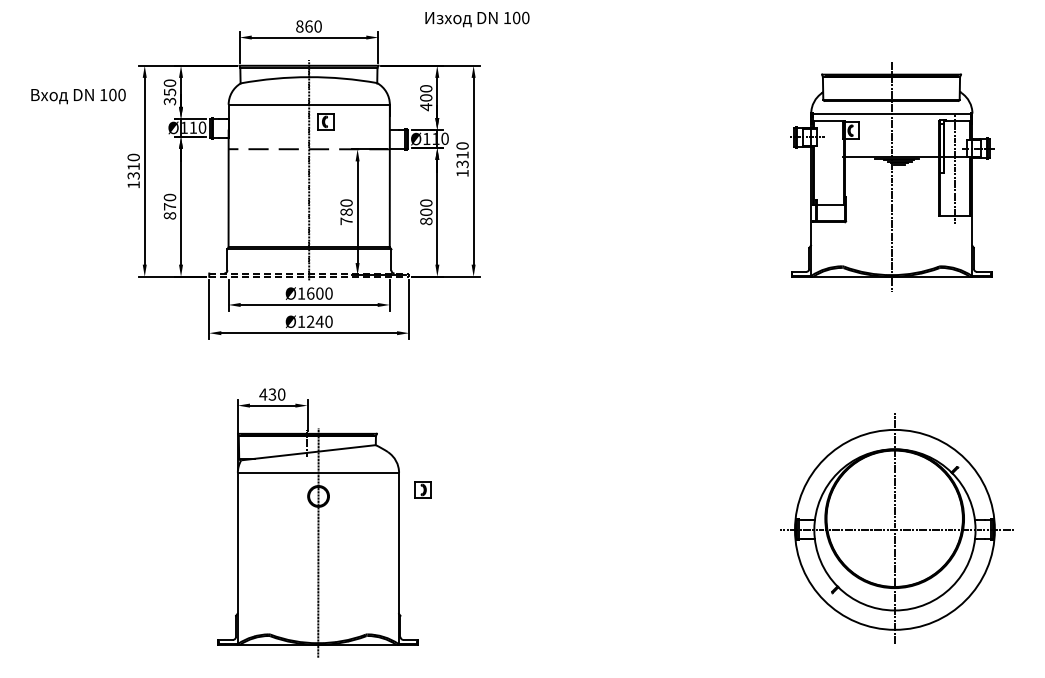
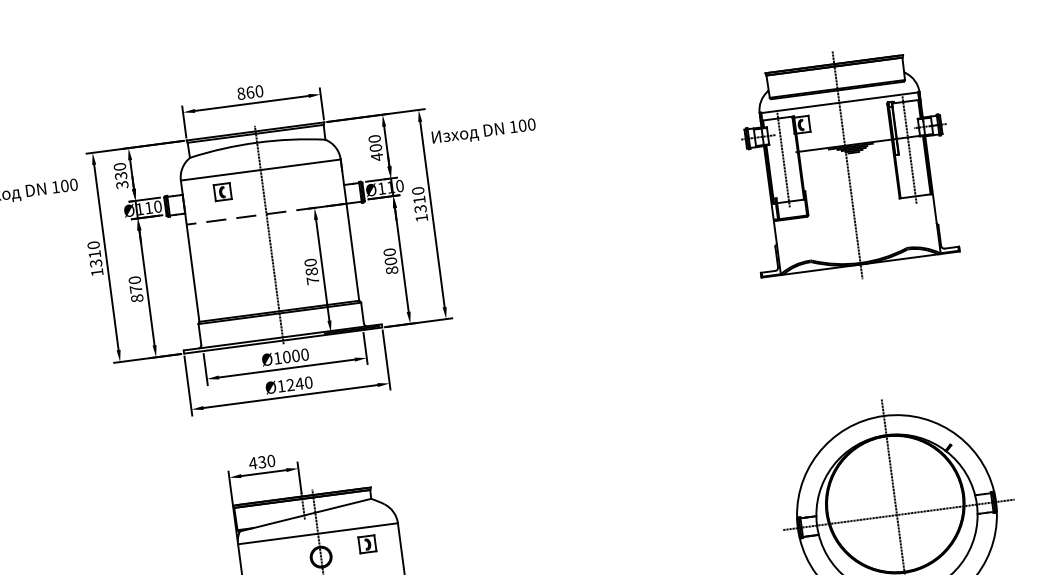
text: (477, 19) -> (484, 132), moved
text: (169, 91) -> (120, 175), 350 -> 330
part: (325, 121) -> (222, 191), moved
line: (828, 162) -> (783, 159), added
line: (409, 275) -> (382, 326), dashed -> solid
text: (310, 293) -> (286, 357), Ø1600 -> Ø1000
part: (422, 489) -> (366, 544), moved

